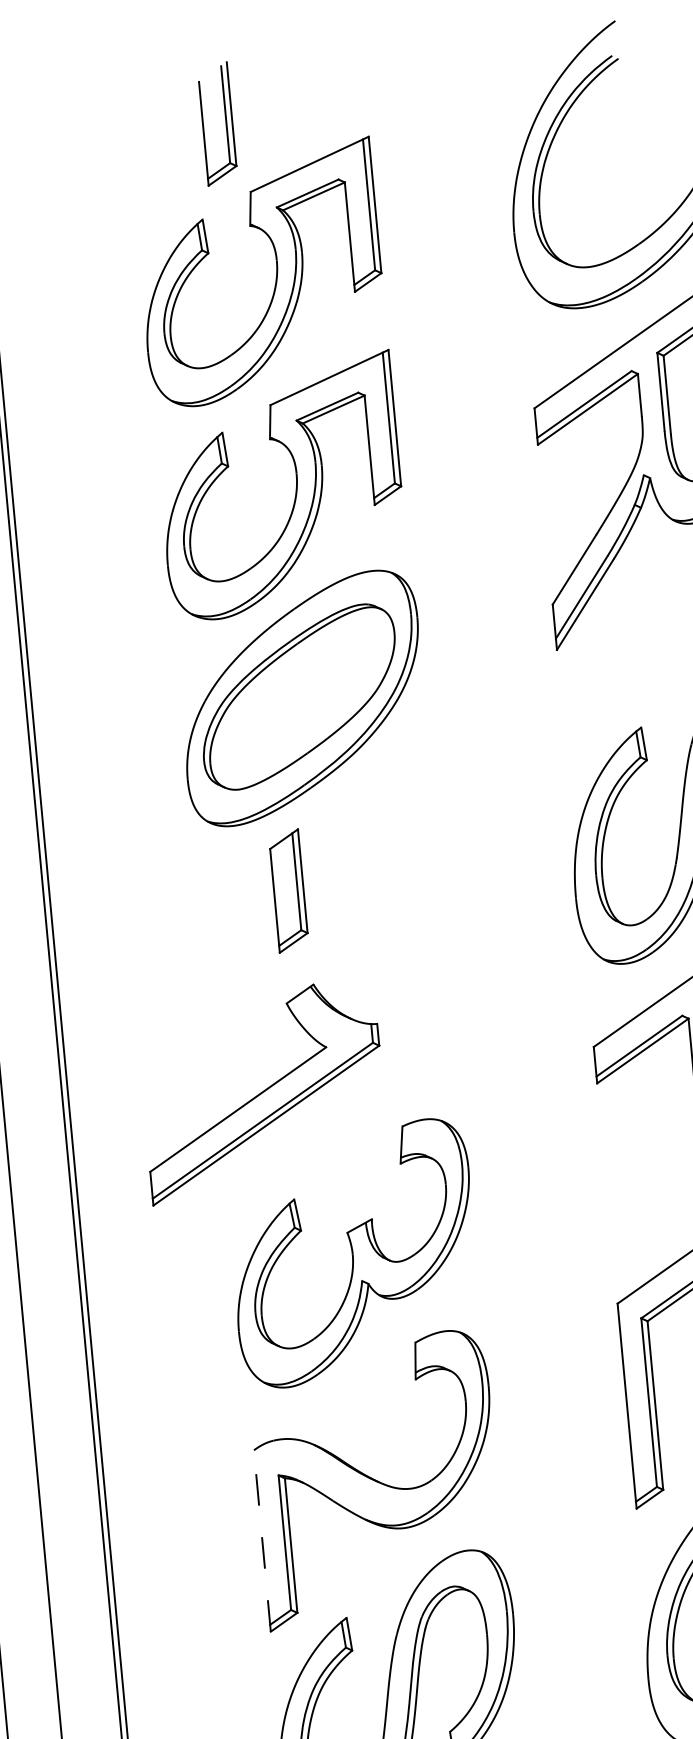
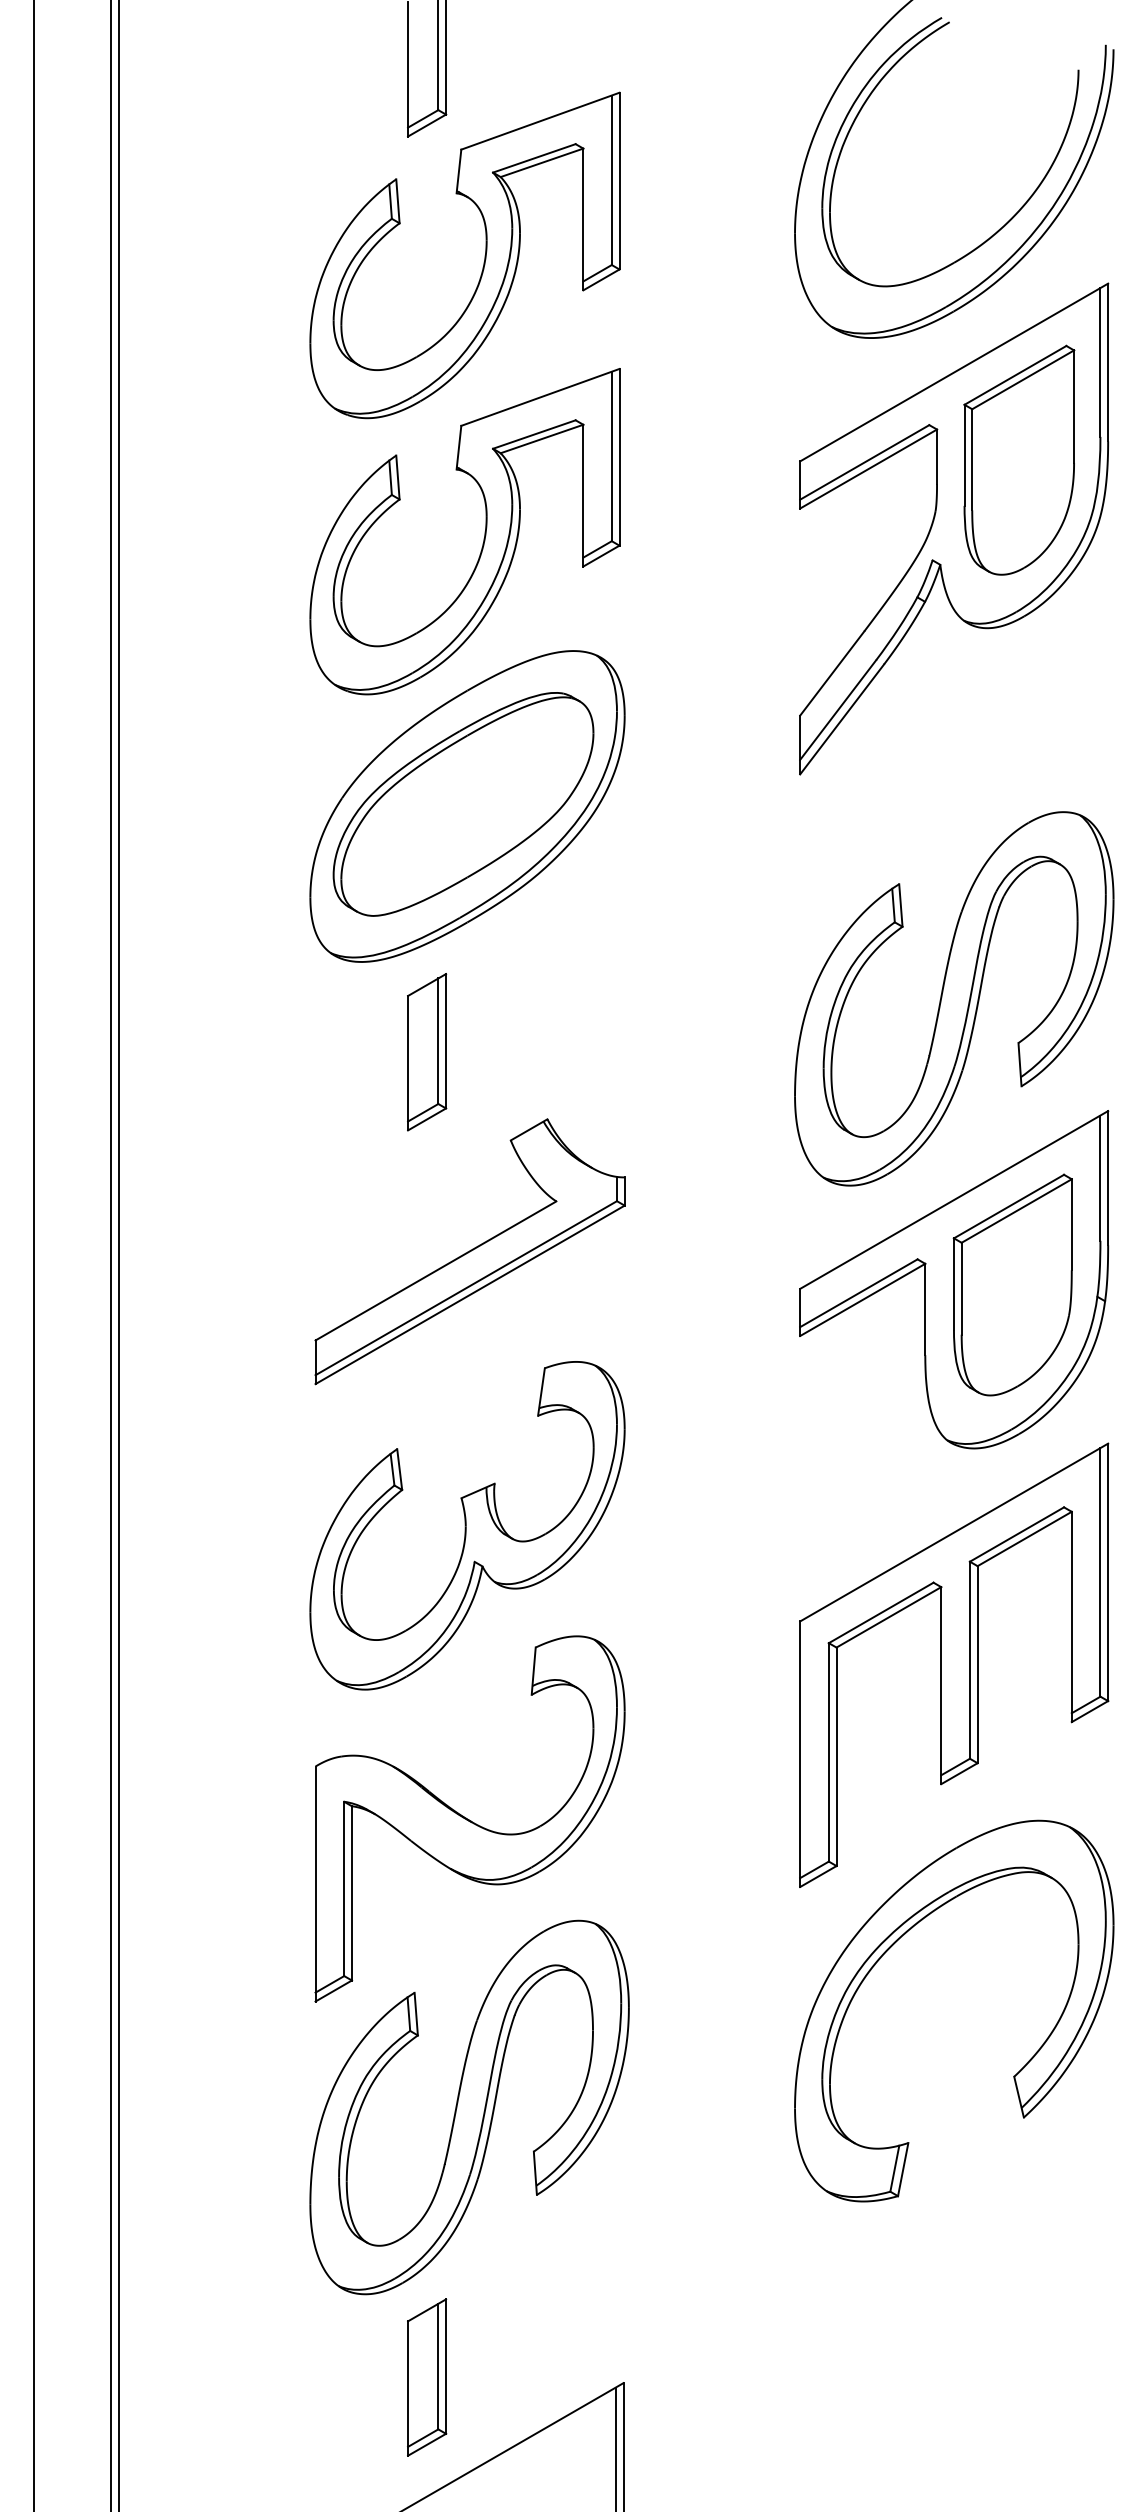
part: (262, 1092) -> (469, 1251), moved
line: (262, 1540) -> (315, 1883), dashed -> solid

